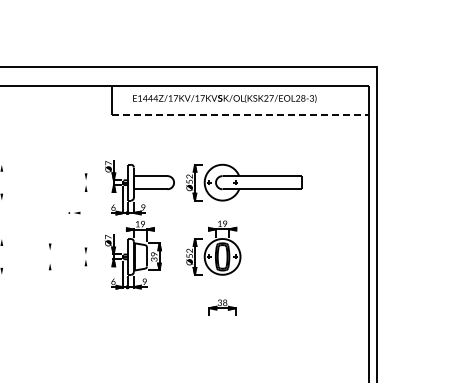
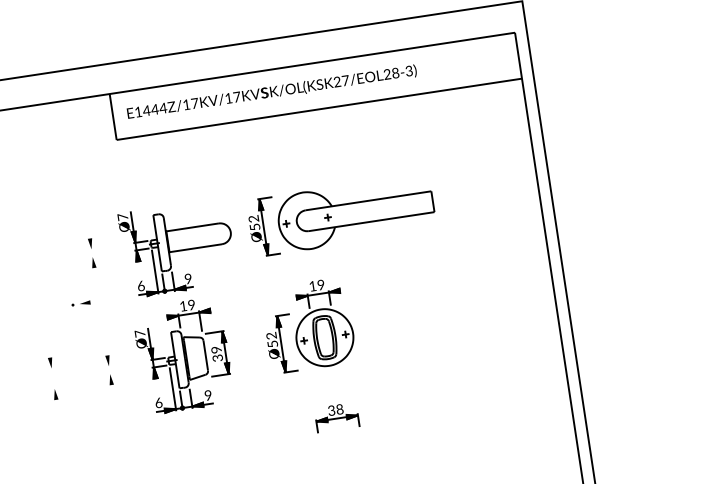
text: (224, 98) -> (271, 92), moved
line: (240, 114) -> (319, 109), dashed -> solid

